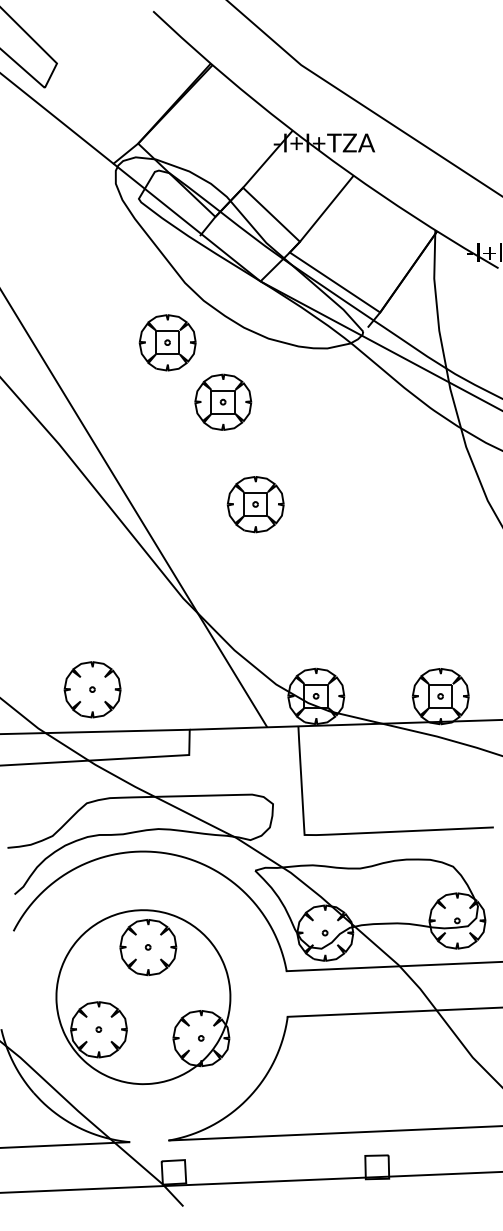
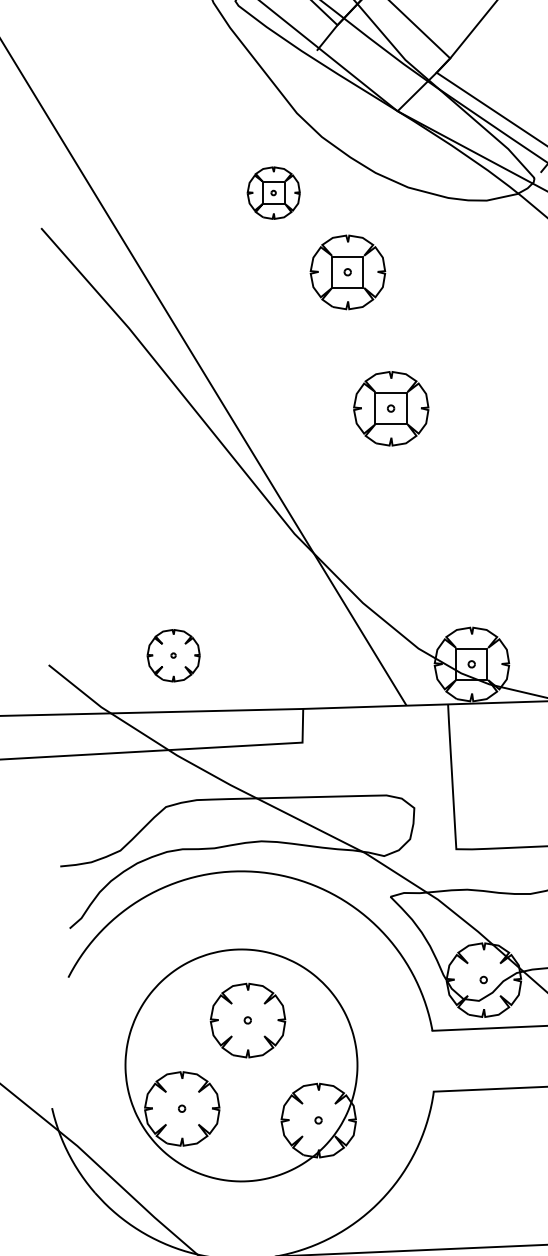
part: (167, 342) -> (273, 192), size x0.7
part: (92, 689) -> (173, 655), size x0.7
part: (148, 947) -> (248, 1020), moved

